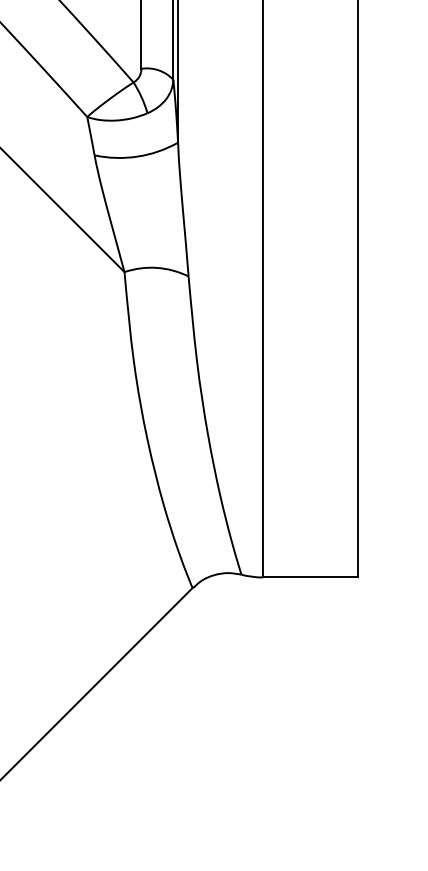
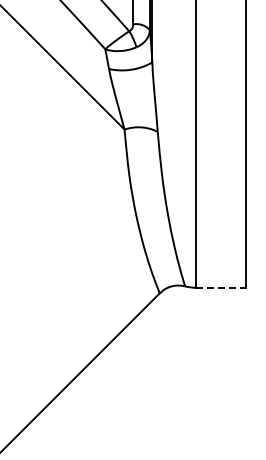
line: (309, 576) -> (220, 287), solid -> dashed

